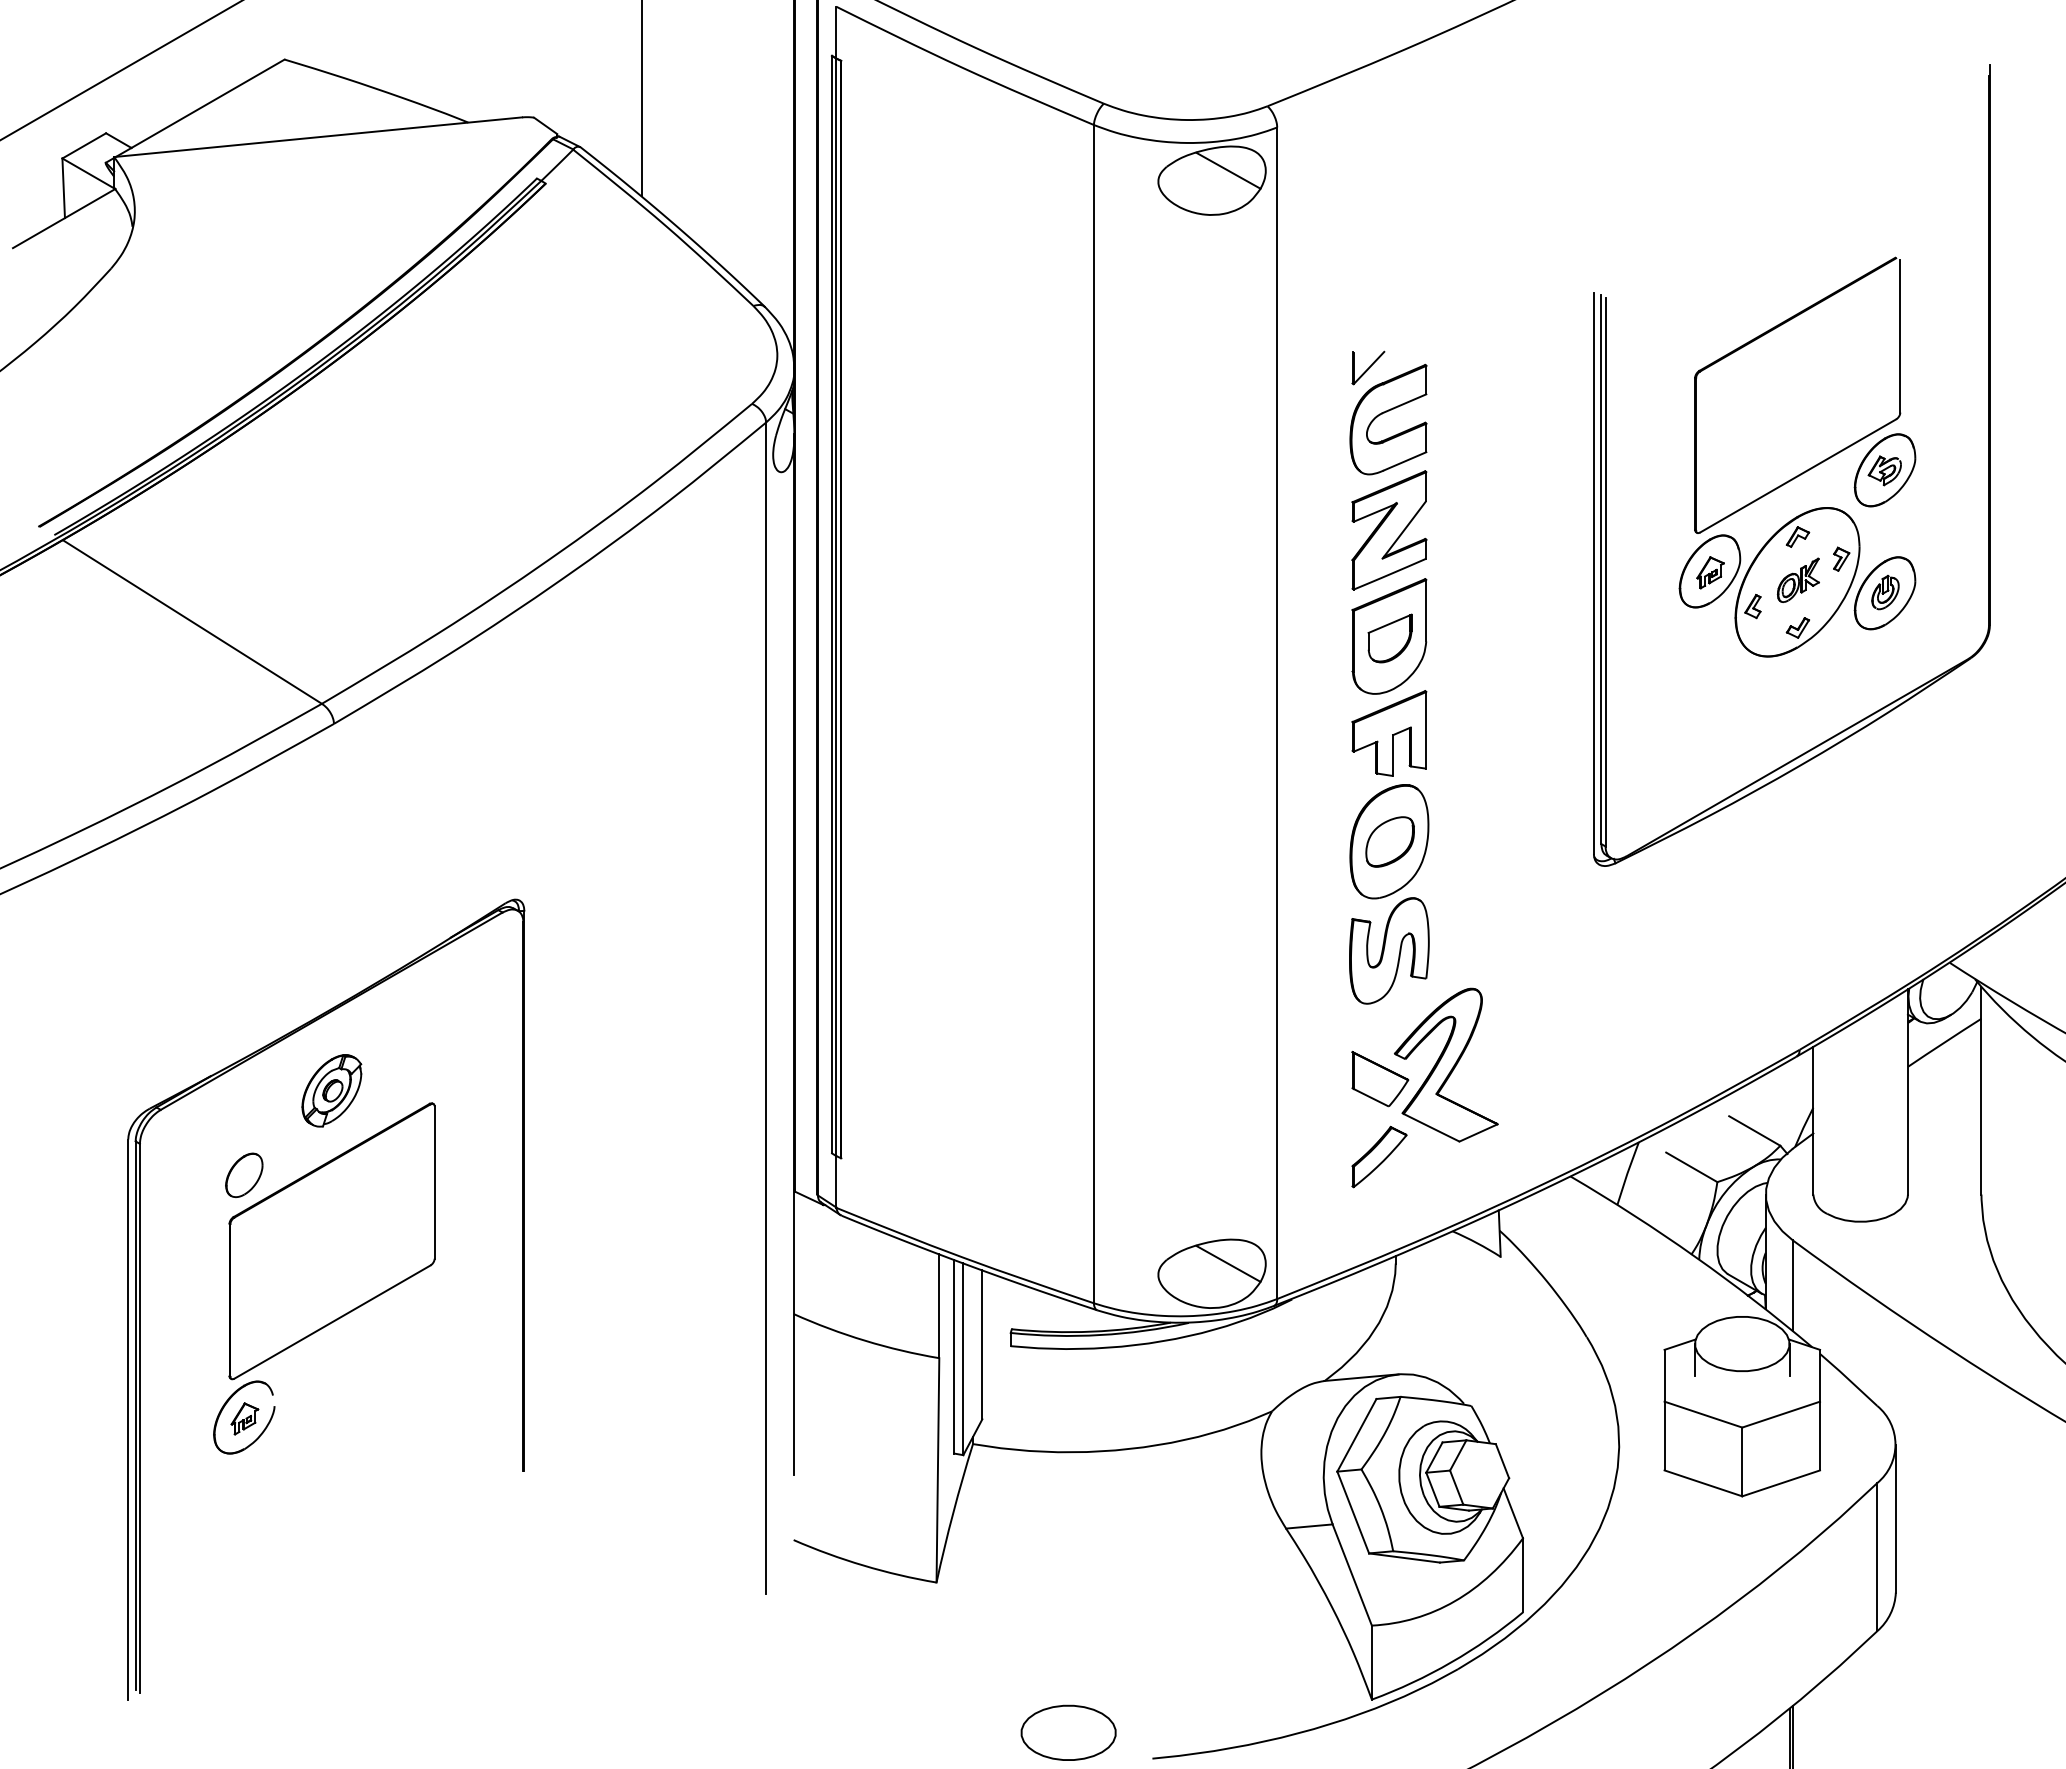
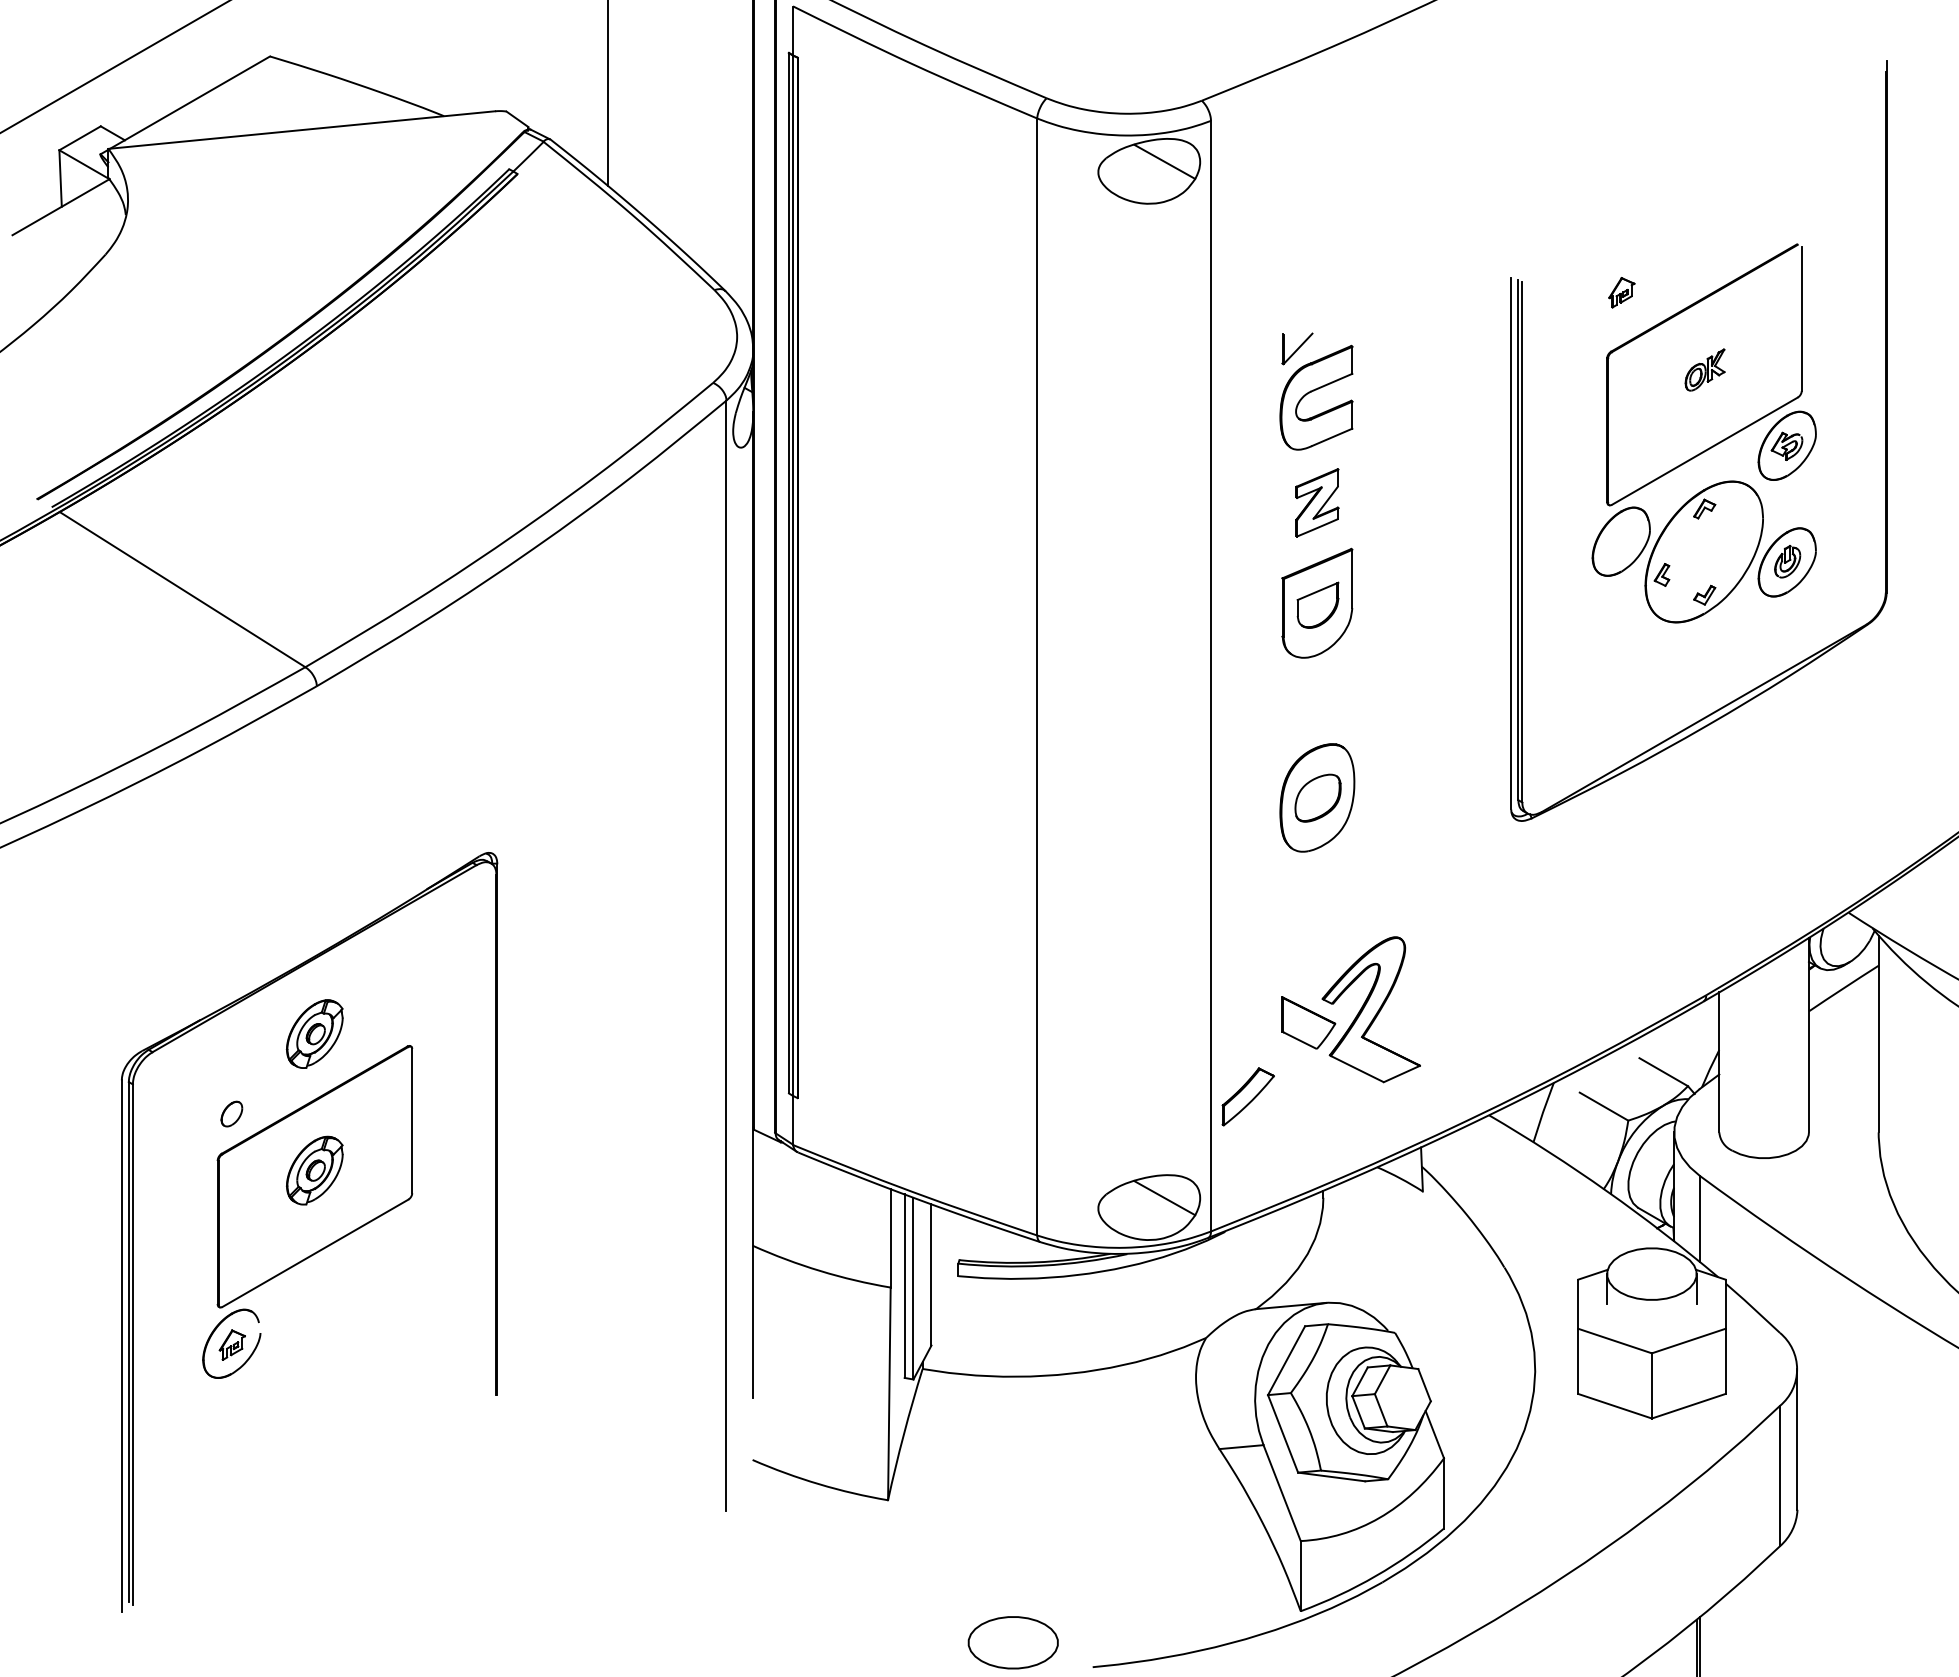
part: (1389, 530) -> (1317, 502), size x0.6
part: (1841, 558) -> (1745, 529), removed
part: (1710, 572) -> (1621, 292), moved
part: (1797, 579) -> (1704, 369), moved
part: (1389, 733) -> (1317, 695), removed
part: (1389, 950) -> (1317, 901), removed
part: (1379, 1156) -> (1248, 1096), moved
part: (244, 1174) -> (232, 1113), size x0.6
part: (331, 1234) -> (314, 1170), added

